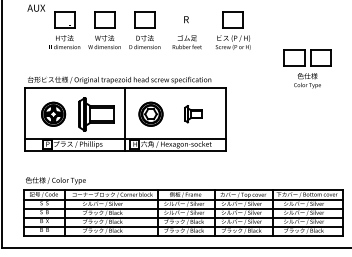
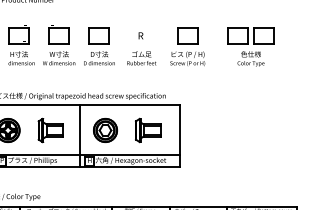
part: (307, 68) -> (251, 46), moved
part: (96, 113) -> (51, 129), size x0.71
part: (193, 113) -> (148, 129), size x1.43

